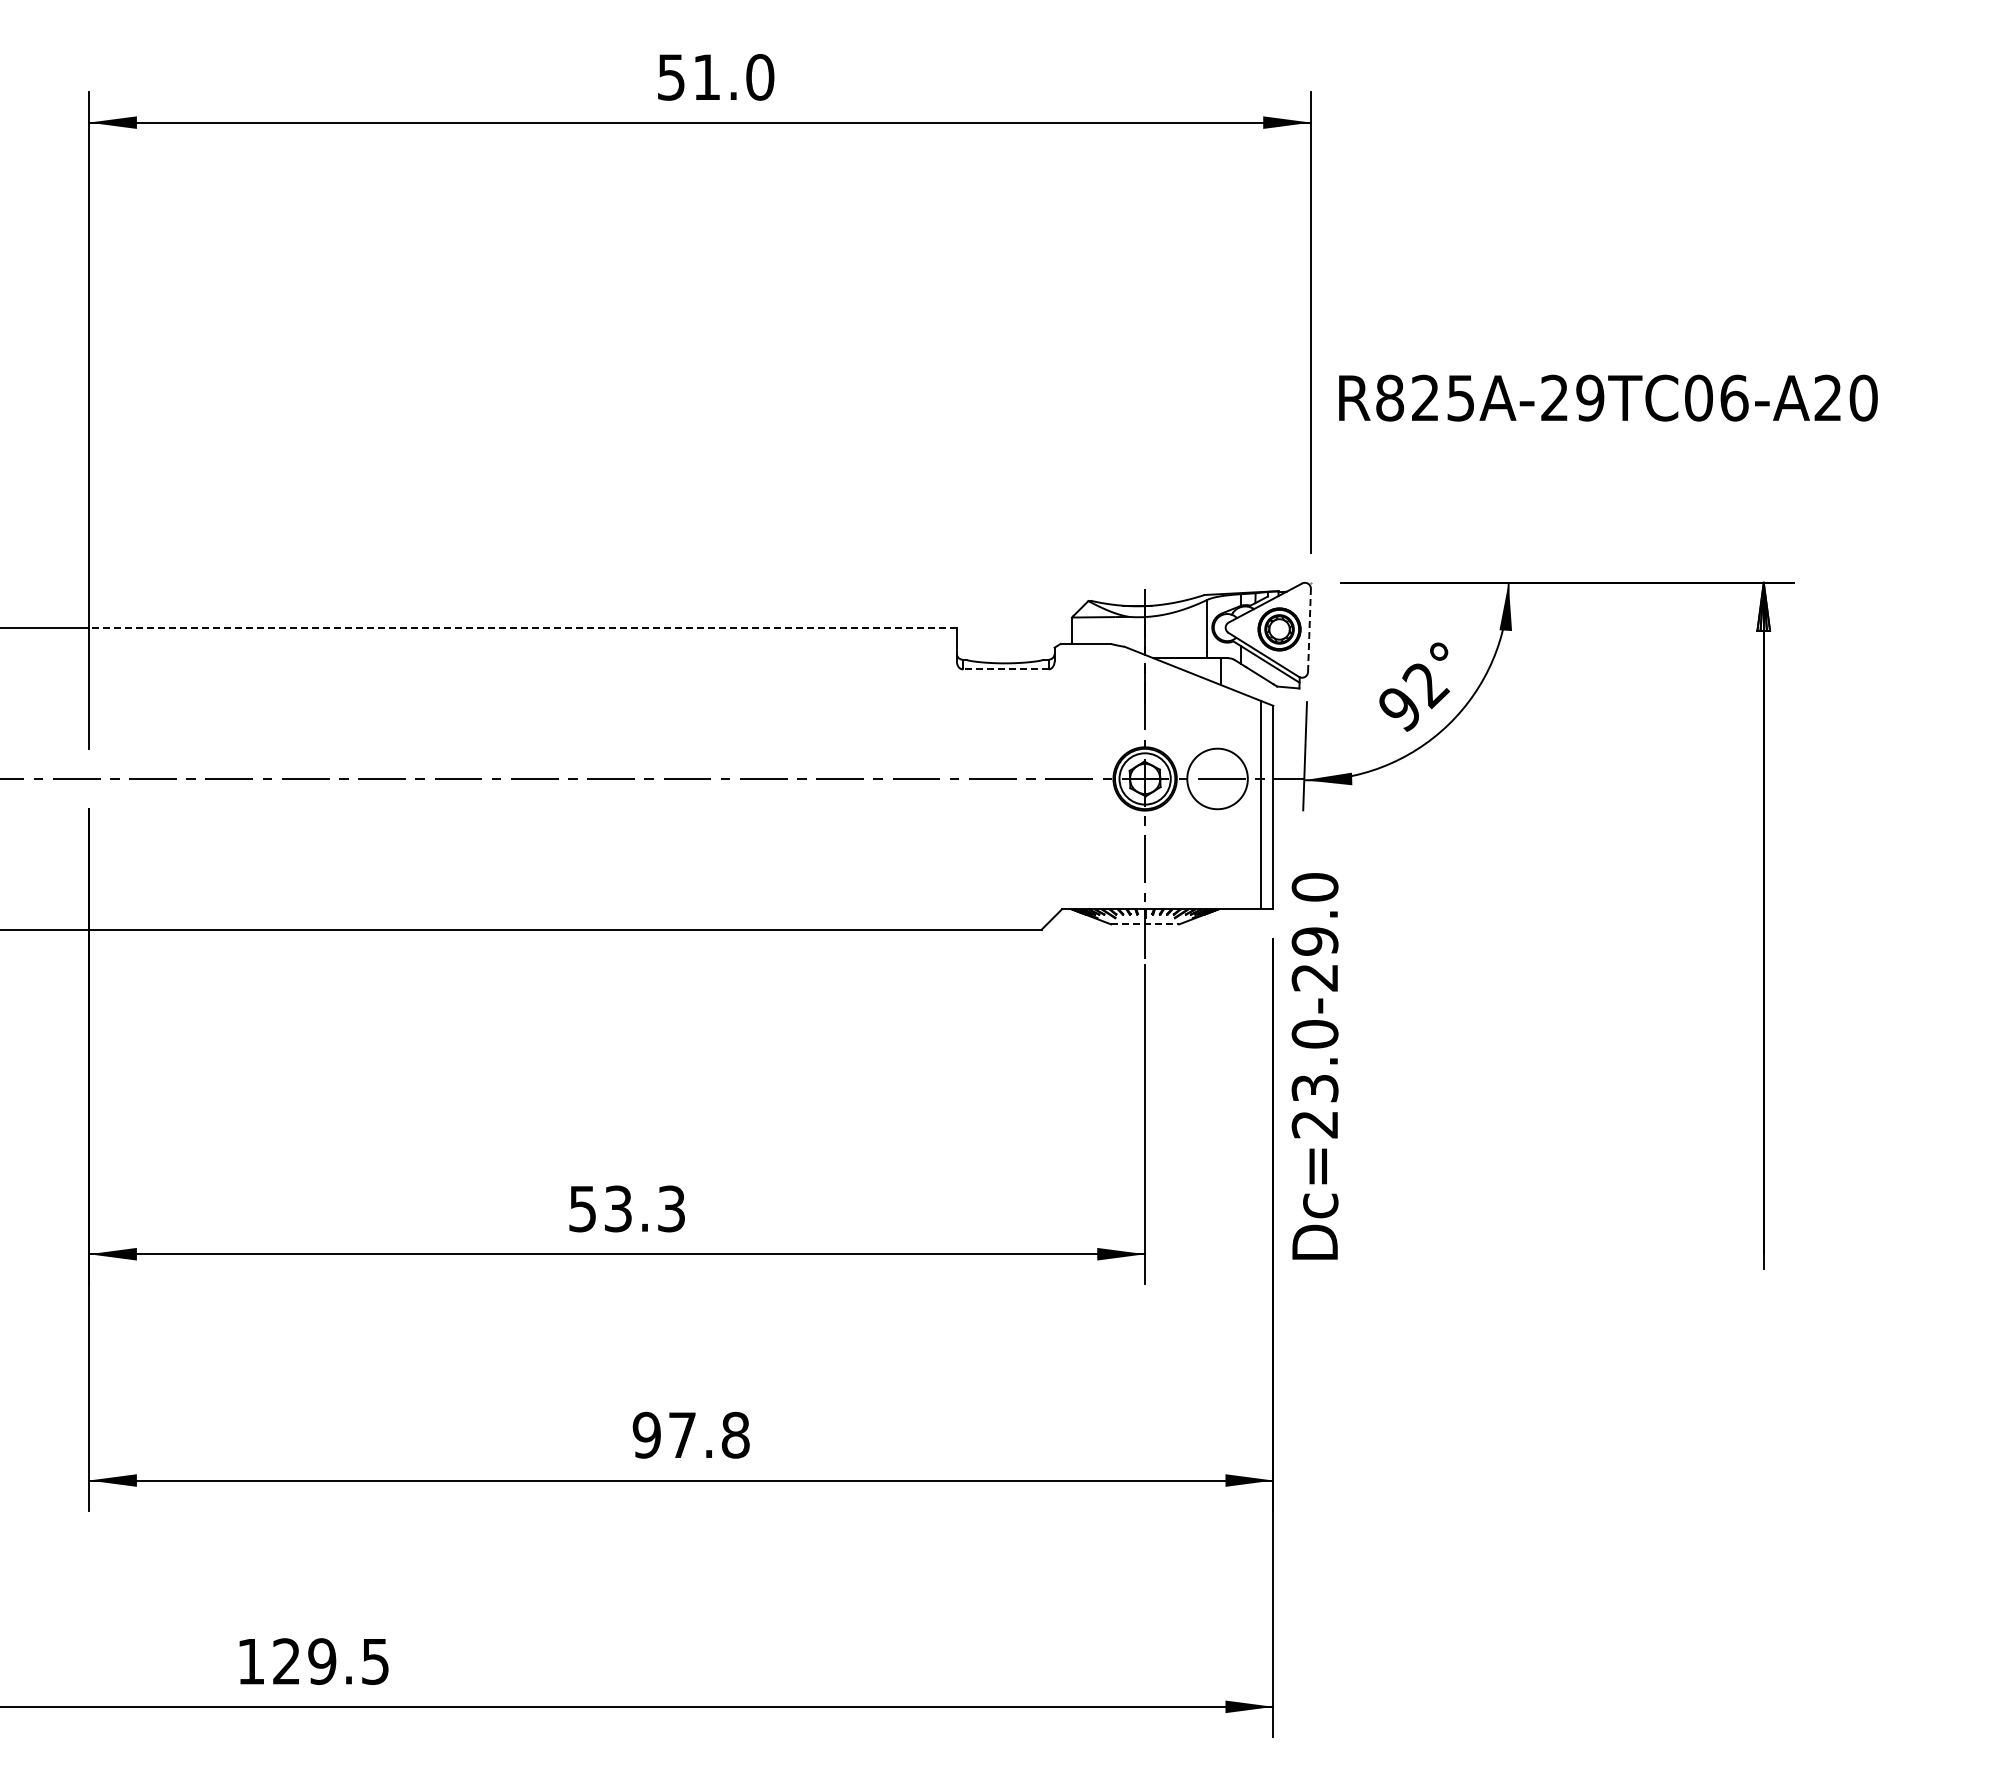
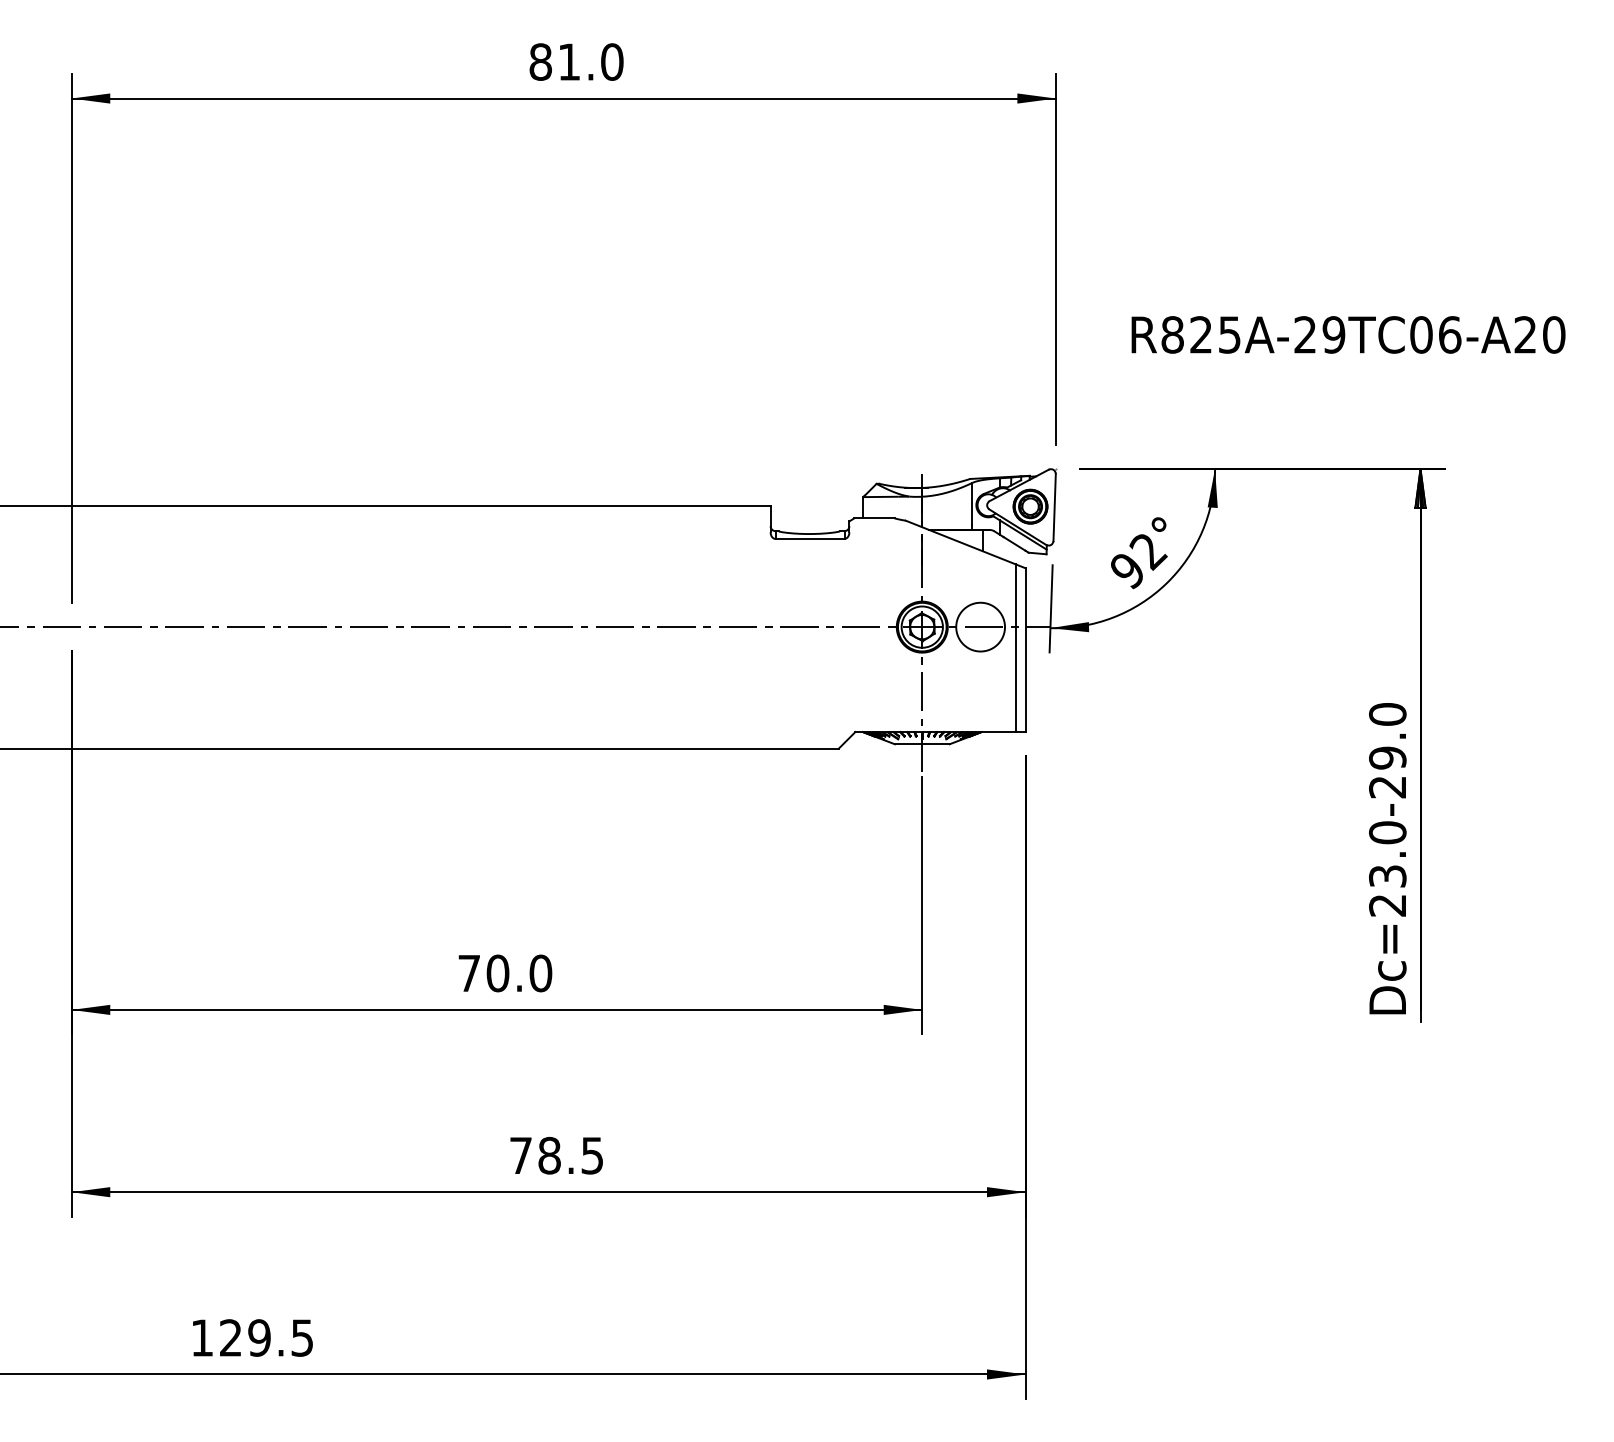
text: (671, 77) -> (540, 62), 51.0 -> 81.0
text: (1608, 397) -> (1348, 334), moved
line: (522, 628) -> (420, 505), dashed -> solid
line: (1309, 630) -> (1054, 507), dashed -> solid
line: (1005, 669) -> (809, 538), dashed -> solid
line: (1145, 924) -> (922, 744), dashed -> solid
text: (1314, 1066) -> (1387, 858), moved
text: (627, 1208) -> (505, 973), 53.3 -> 70.0
text: (690, 1434) -> (556, 1155), 97.8 -> 78.5

